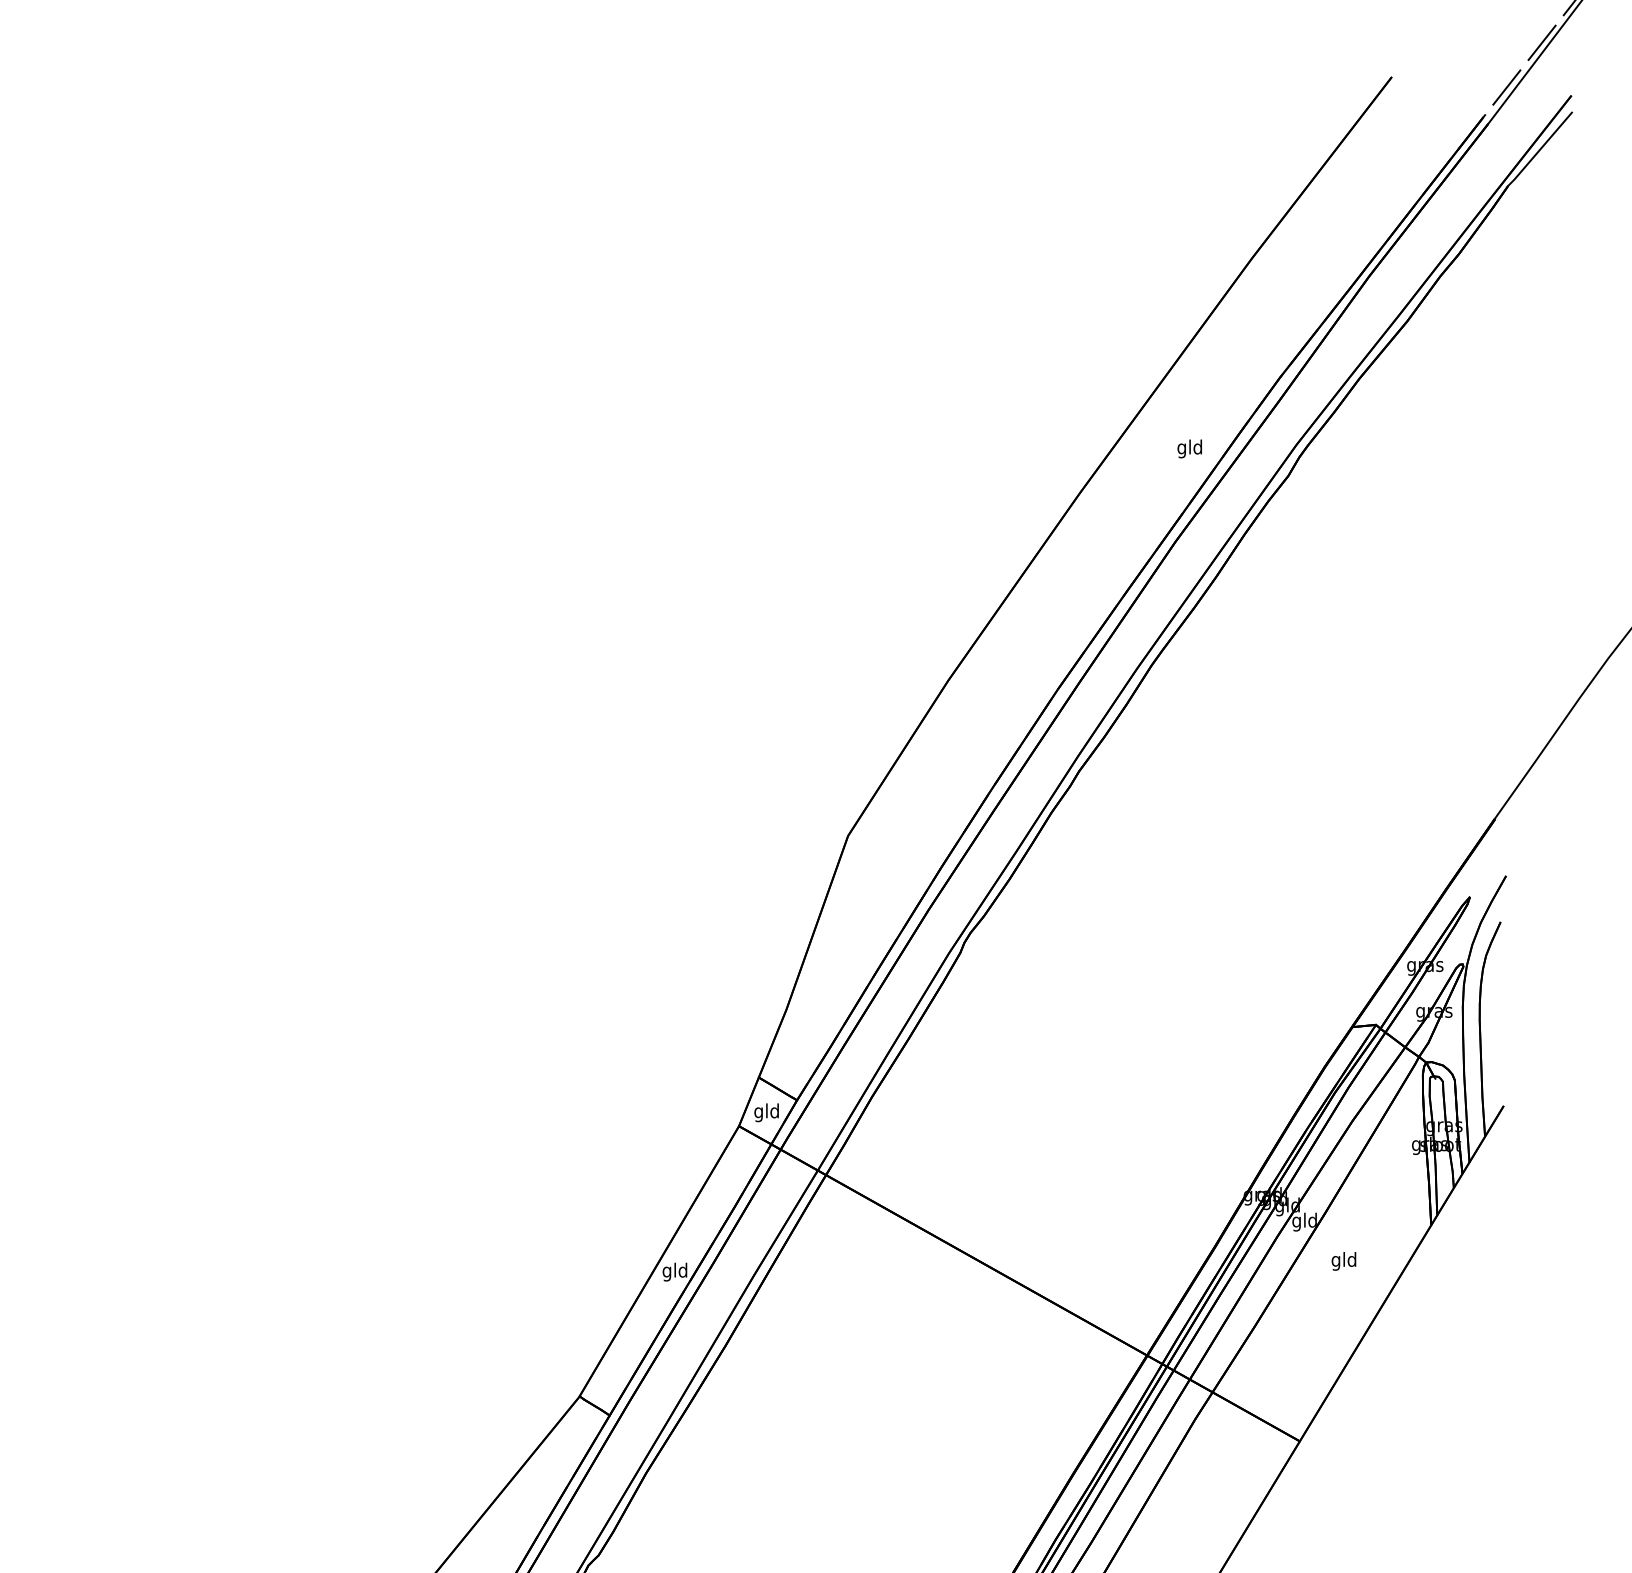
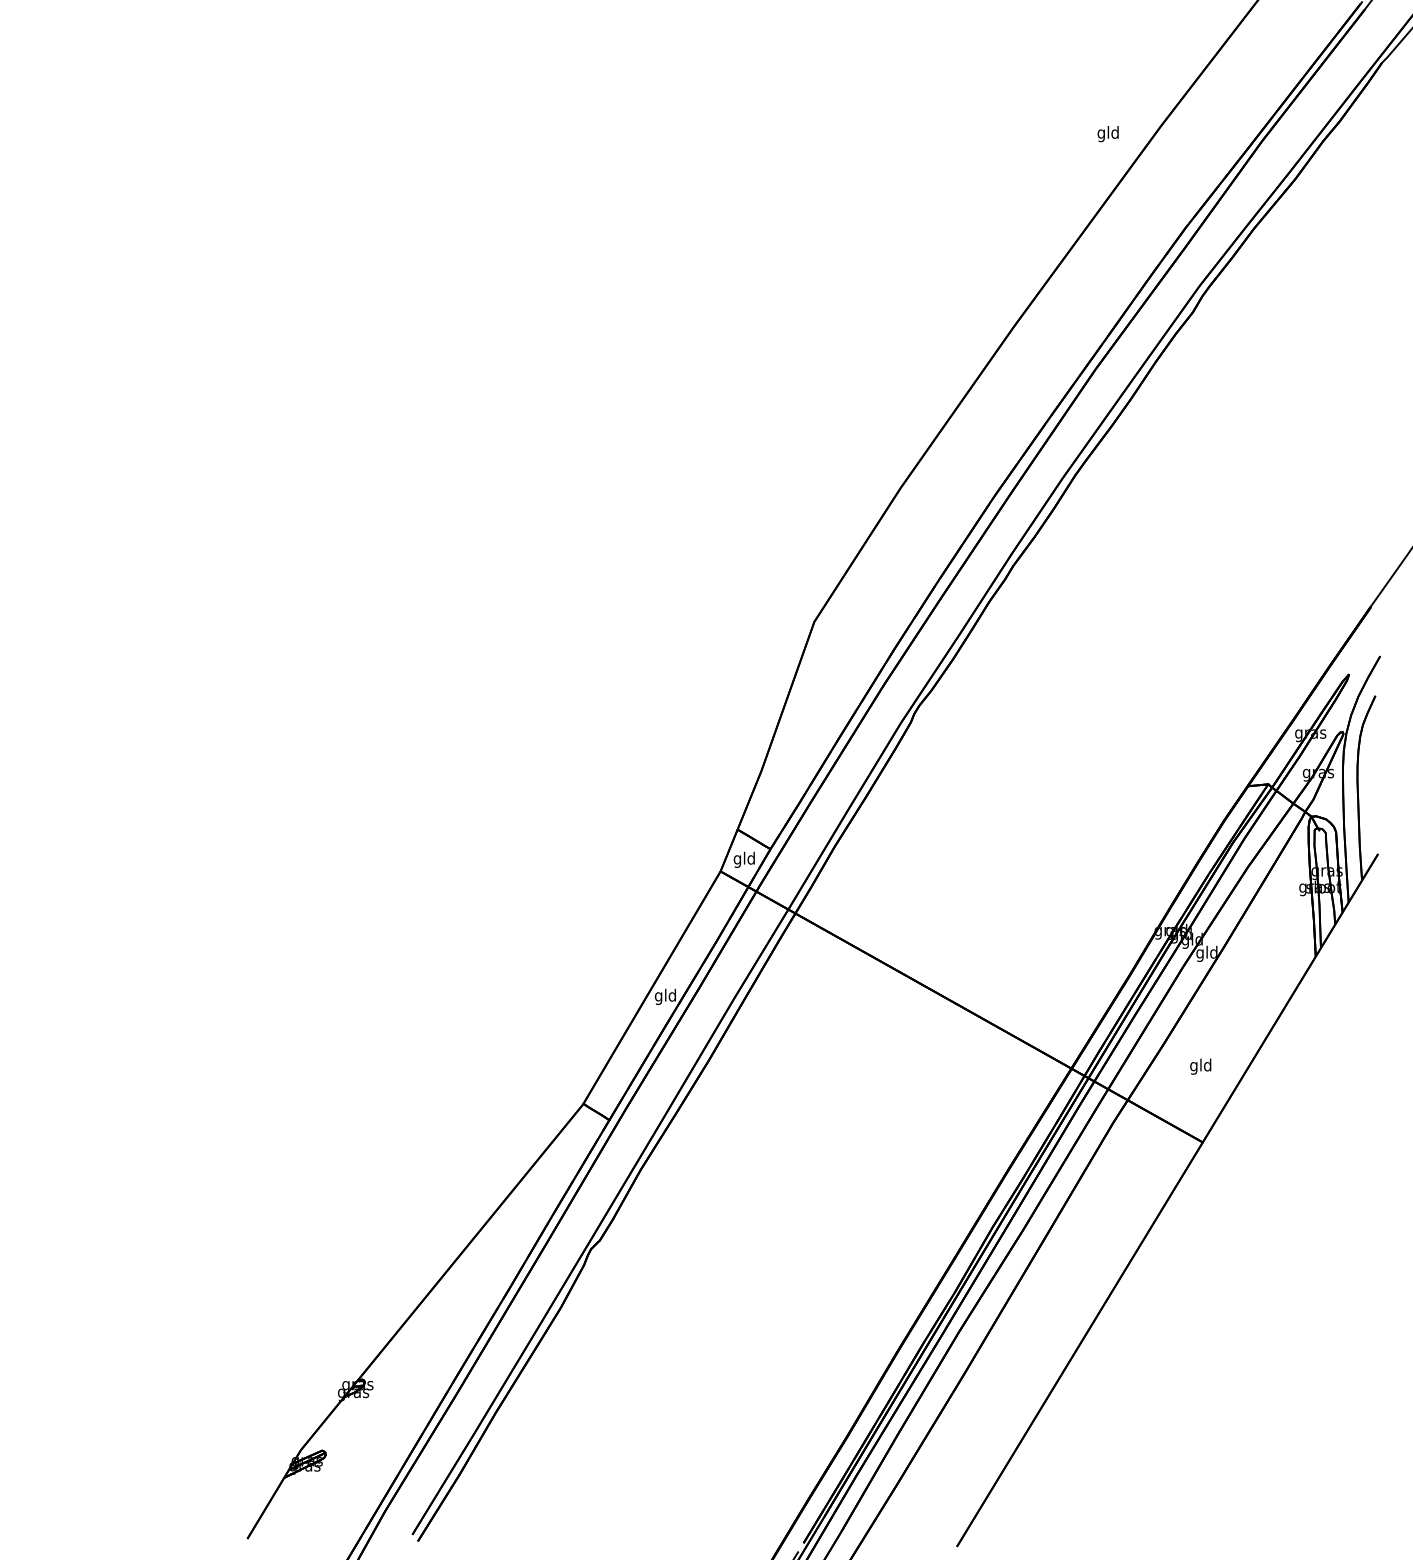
text: (1189, 449) -> (1107, 134), moved
text: (1343, 1261) -> (1200, 1066), moved

